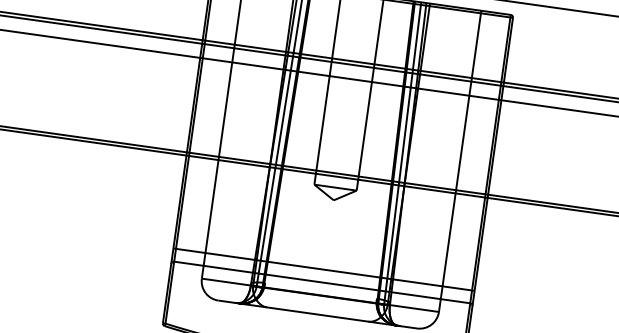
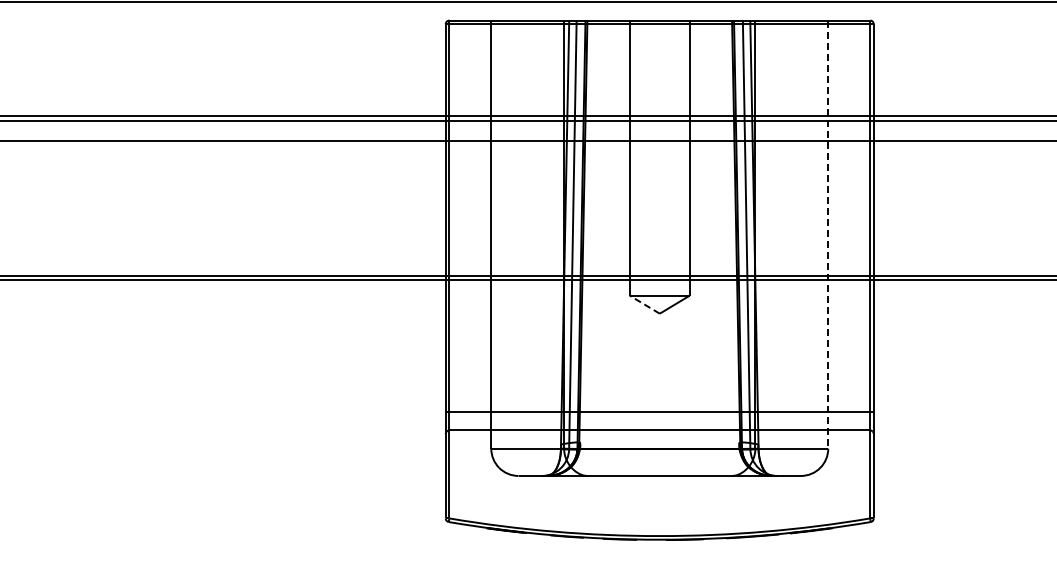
line: (460, 162) -> (828, 235), solid -> dashed
line: (323, 192) -> (644, 304), solid -> dashed

